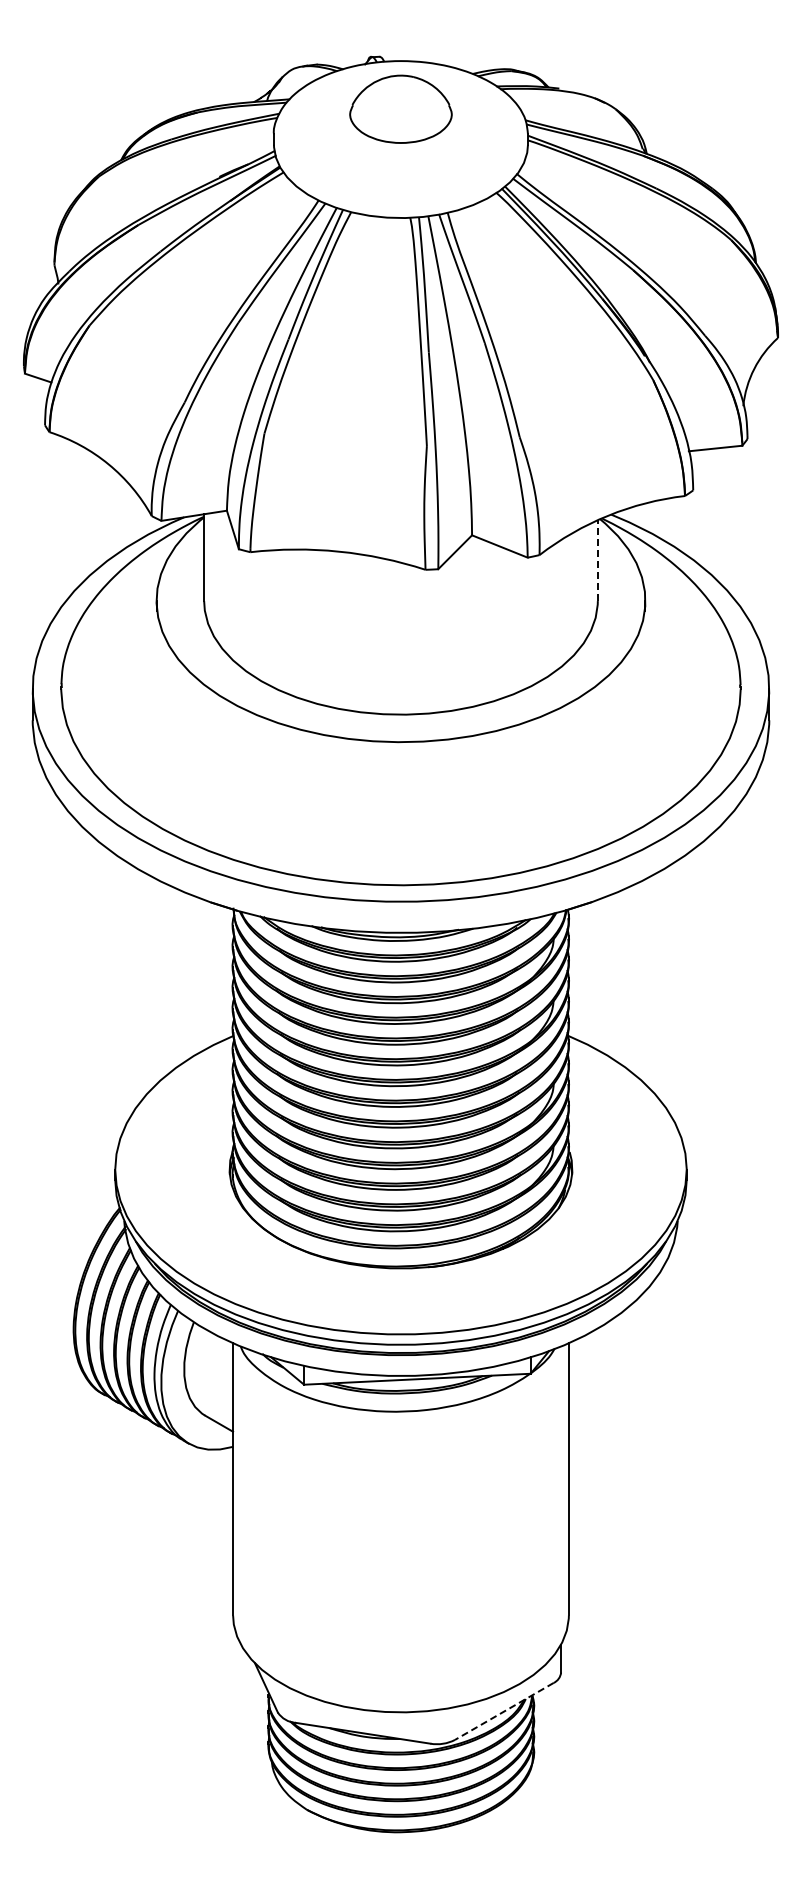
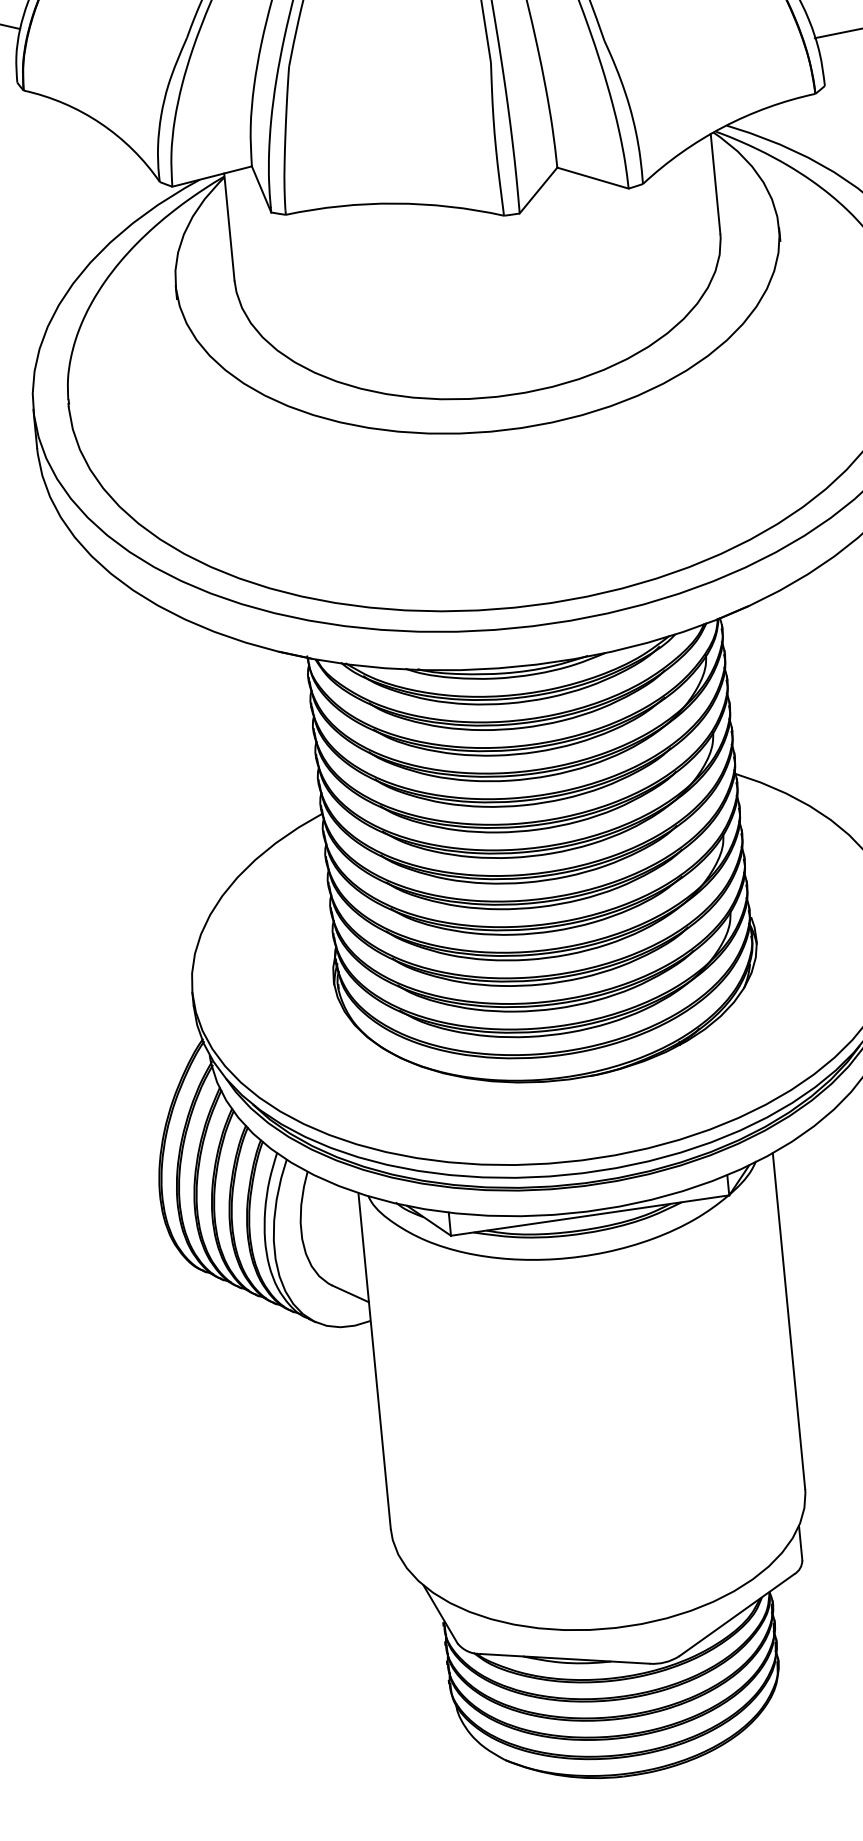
line: (597, 560) -> (715, 183), dashed -> solid
line: (504, 1711) -> (737, 1615), dashed -> solid

